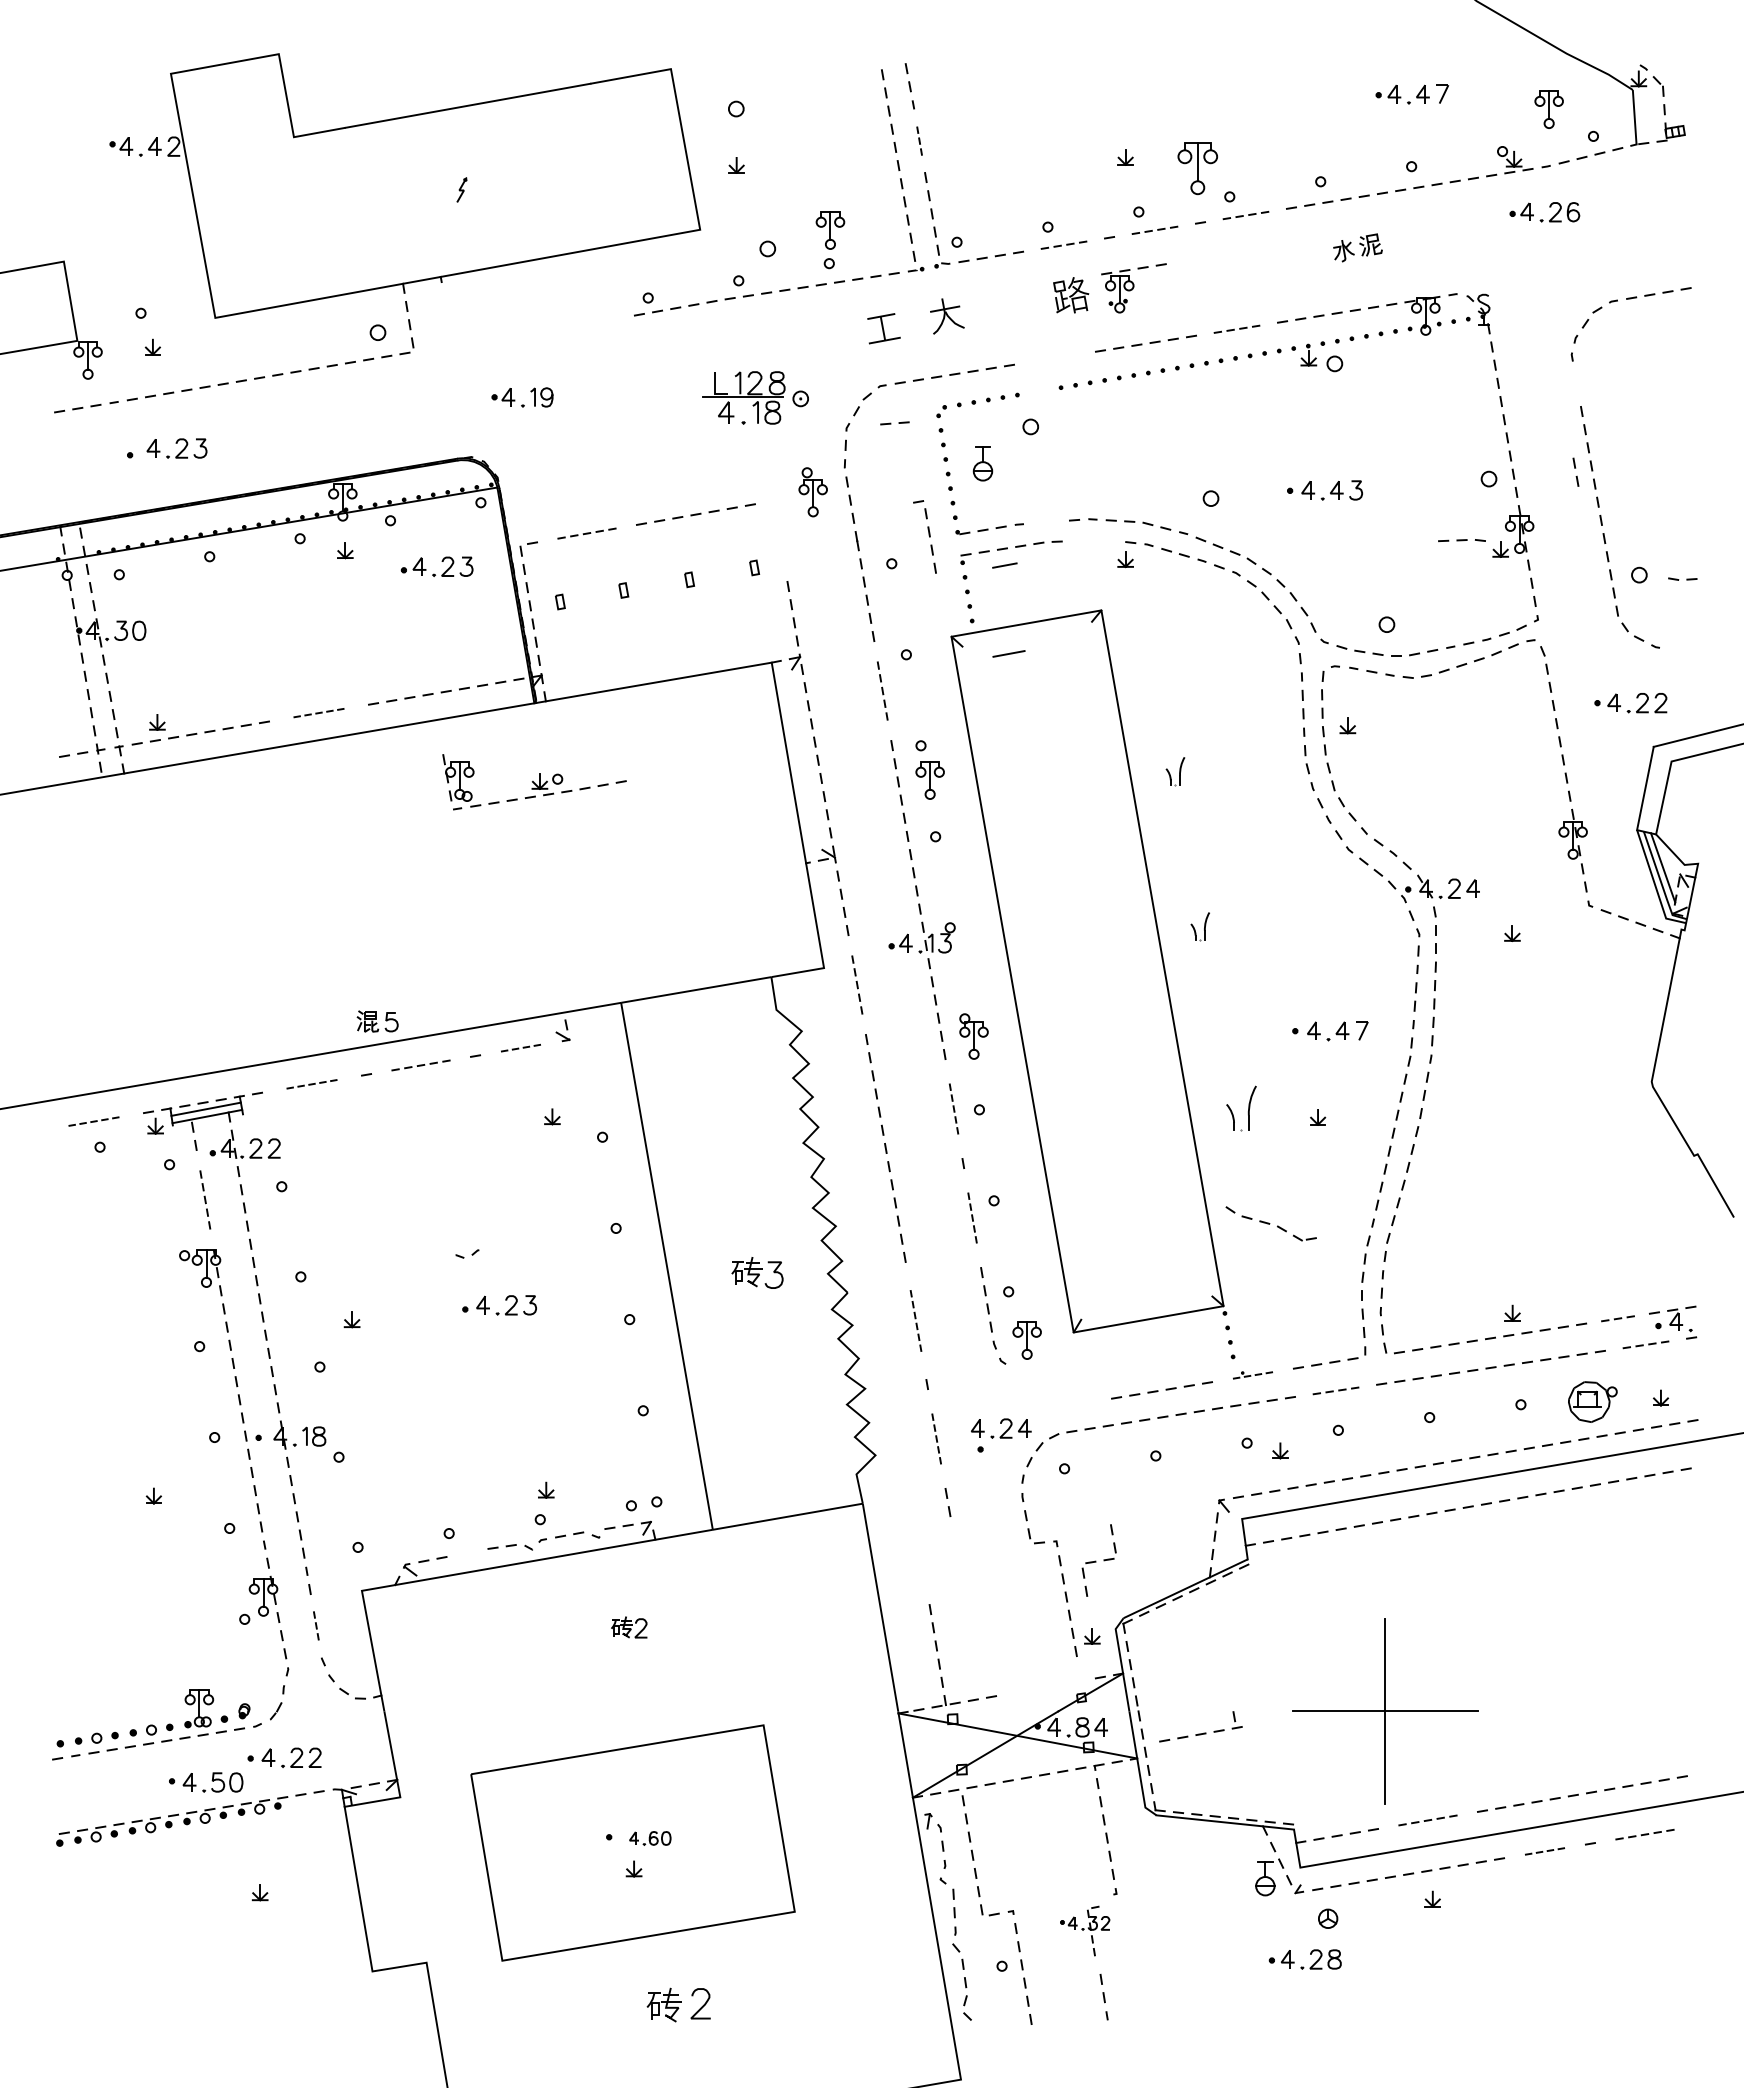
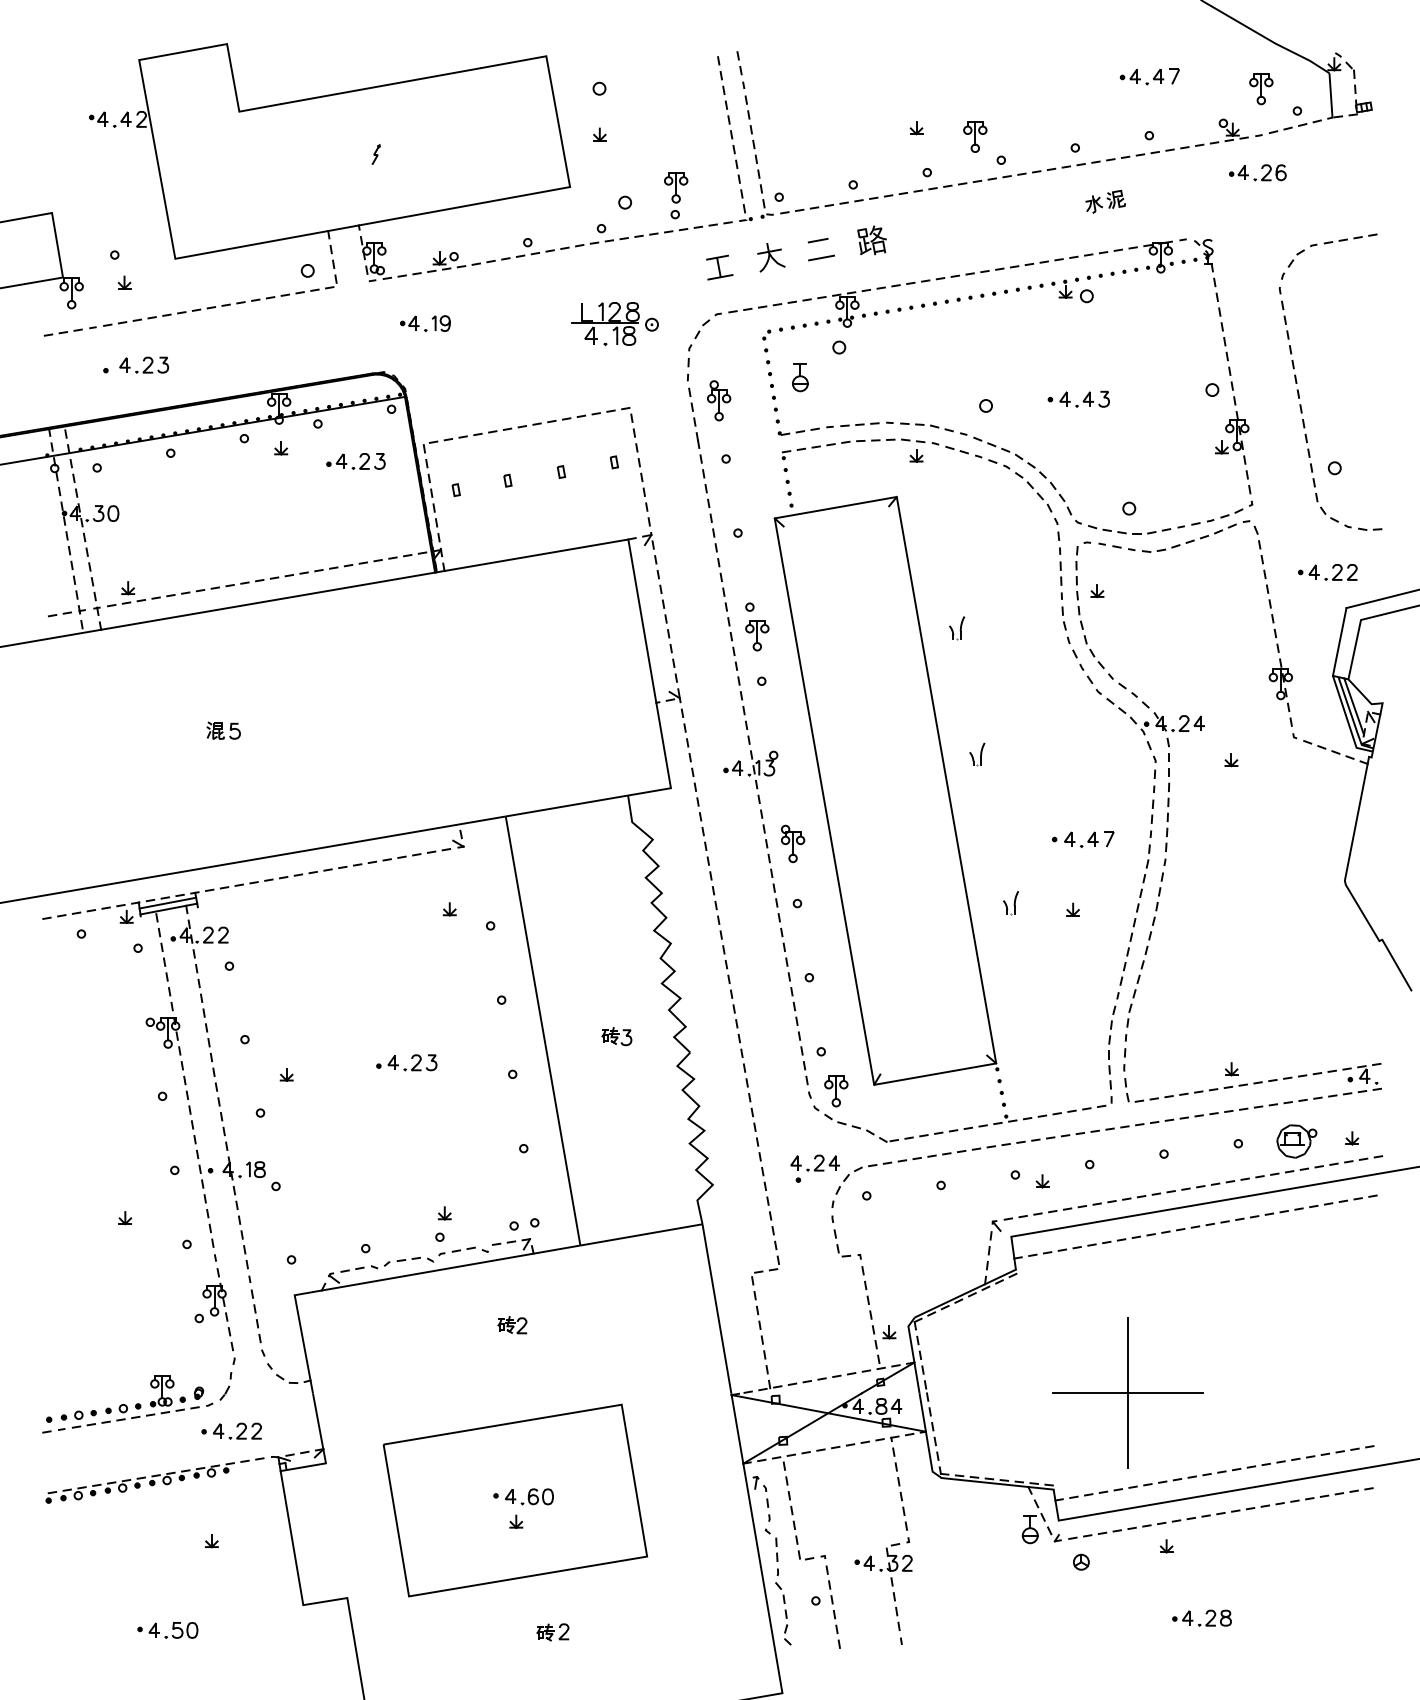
part: (919, 140) -> (748, 114), size x1.67
part: (1197, 168) -> (975, 137), size x0.71
part: (1245, 215) -> (1014, 175), size x1.43
part: (1154, 230) -> (940, 187), size x1.43
part: (1063, 245) -> (865, 199), size x1.43
part: (1133, 288) -> (858, 307), moved
part: (1236, 329) -> (1006, 268), size x1.43
part: (894, 423) -> (852, 425), moved
part: (1575, 471) -> (1283, 312), moved
part: (812, 492) -> (718, 400), moved
part: (586, 533) -> (477, 434), size x1.43
part: (924, 536) -> (630, 436), moved
part: (1461, 540) -> (890, 440), moved
line: (1004, 565) -> (817, 240), moved
part: (1682, 578) -> (1369, 528), moved
line: (1008, 653) -> (821, 257), moved
part: (882, 690) -> (718, 562), size x1.43
part: (318, 712) -> (259, 580), size x1.67
part: (534, 782) -> (435, 259), moved
part: (857, 984) -> (698, 801), size x1.43
part: (377, 1021) -> (223, 730), moved
part: (520, 1047) -> (423, 852), size x1.67
part: (420, 1065) -> (342, 867), size x1.43
part: (311, 1084) -> (253, 882), size x1.67
part: (953, 1108) -> (776, 902), size x1.67
part: (1241, 1108) -> (1010, 902), size x0.62
part: (93, 1121) -> (76, 913), size x1.67
part: (205, 1199) -> (167, 976), size x1.43
part: (972, 1217) -> (791, 991), size x1.67
part: (1270, 1223) -> (861, 1128), moved
part: (467, 1253) -> (380, 1264), moved
part: (757, 1272) -> (616, 1036), size x0.71
part: (1617, 1318) -> (1316, 1073), size x1.43
part: (915, 1320) -> (745, 1075), size x1.67
part: (1645, 1344) -> (1339, 1094), size x1.43
part: (1252, 1375) -> (1019, 1119), size x1.67
part: (1335, 1390) -> (1087, 1132), size x1.43
part: (936, 1438) -> (762, 1171), size x1.67
part: (1098, 1560) -> (764, 1270), moved
part: (316, 1625) -> (257, 1323), size x1.67
part: (1203, 1732) -> (853, 1372), moved
part: (206, 1782) -> (168, 1630), moved
part: (1427, 1820) -> (1162, 1482), size x1.43
part: (1644, 1834) -> (1338, 1493), size x1.43
part: (650, 1838) -> (529, 1496), size x1.43
part: (1544, 1851) -> (1257, 1507), size x1.67
part: (1084, 1930) -> (883, 1571), size x1.43
part: (1303, 1966) -> (1200, 1623), moved
part: (679, 2004) -> (553, 1632), size x0.62

